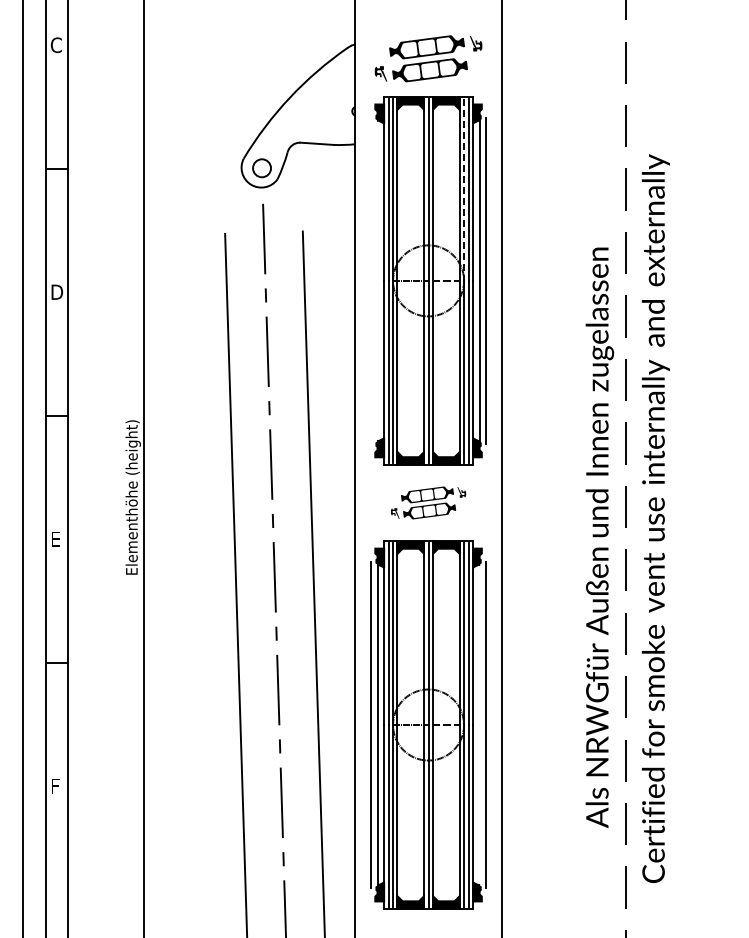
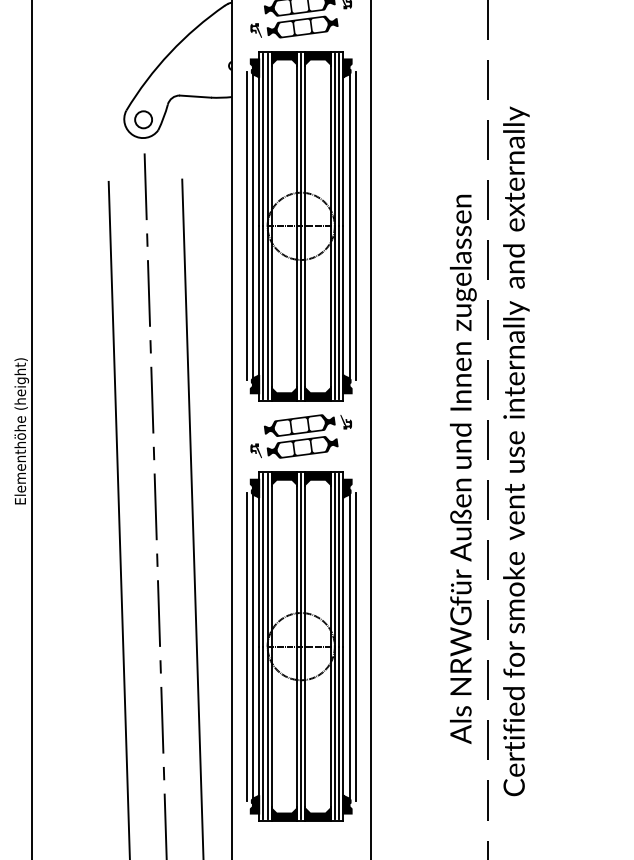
line: (464, 189) -> (335, 139), dashed -> solid
line: (370, 280) -> (246, 225), added
line: (377, 280) -> (252, 225), added
part: (428, 502) -> (301, 436), size x1.43
line: (479, 724) -> (349, 646), added

